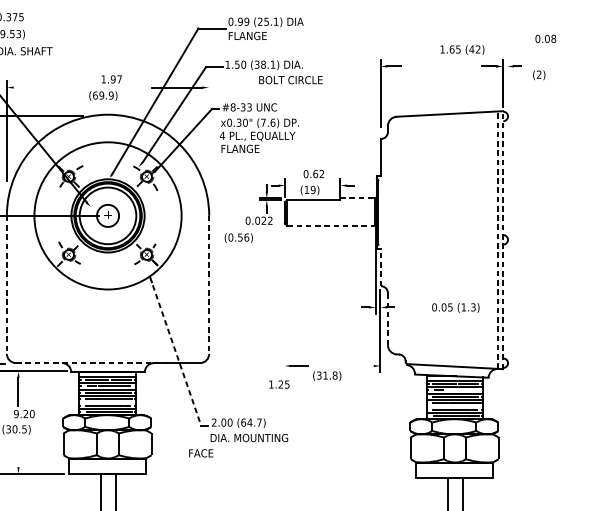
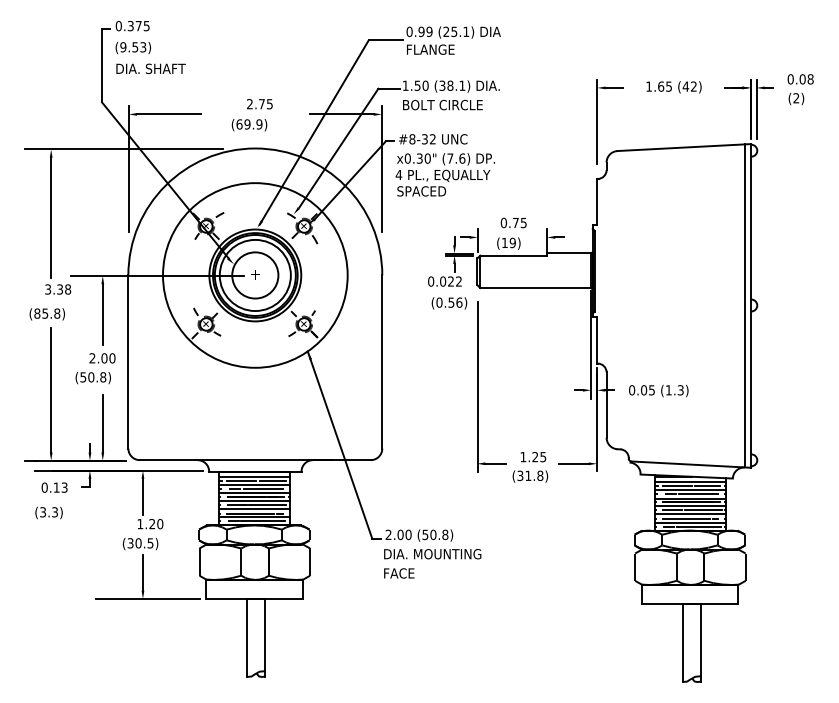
text: (545, 39) -> (800, 79), moved
text: (461, 50) -> (673, 87), moved
text: (111, 79) -> (259, 104), 1.97 -> 2.75
text: (290, 79) -> (442, 104), moved
line: (507, 82) -> (756, 108), added
line: (38, 87) -> (168, 114), added
text: (249, 107) -> (432, 139), #8-33 -> #8-32
line: (208, 131) -> (381, 169), added
text: (240, 148) -> (421, 191), FLANGE -> SPACED
text: (318, 173) -> (519, 222), 0.62 -> 0.75
line: (358, 198) -> (569, 253), dashed -> solid
circle: (108, 215) -> (255, 275), size x1.67
line: (332, 226) -> (536, 288), dashed -> solid
text: (238, 238) -> (449, 303), moved
line: (498, 239) -> (745, 305), dashed -> solid
line: (503, 239) -> (751, 305), dashed -> solid
line: (380, 266) -> (597, 339), dashed -> solid
line: (6, 285) -> (128, 362), dashed -> solid
line: (209, 285) -> (382, 362), dashed -> solid
line: (285, 305) -> (477, 387), added
text: (455, 307) -> (658, 390), moved
line: (387, 319) -> (606, 405), dashed -> solid
line: (175, 351) -> (340, 445), dashed -> solid
line: (93, 363) -> (236, 460), dashed -> solid
line: (361, 365) -> (573, 463), added
text: (279, 384) -> (533, 457), moved
line: (461, 390) -> (698, 494), added
line: (107, 402) -> (254, 509), added
line: (454, 406) -> (690, 514), added
text: (16, 413) -> (140, 523), 9.20 -> 1.20
text: (251, 422) -> (435, 534), (64.7) -> (50.8)
line: (18, 452) -> (142, 572), added
text: (201, 453) -> (399, 573), moved

